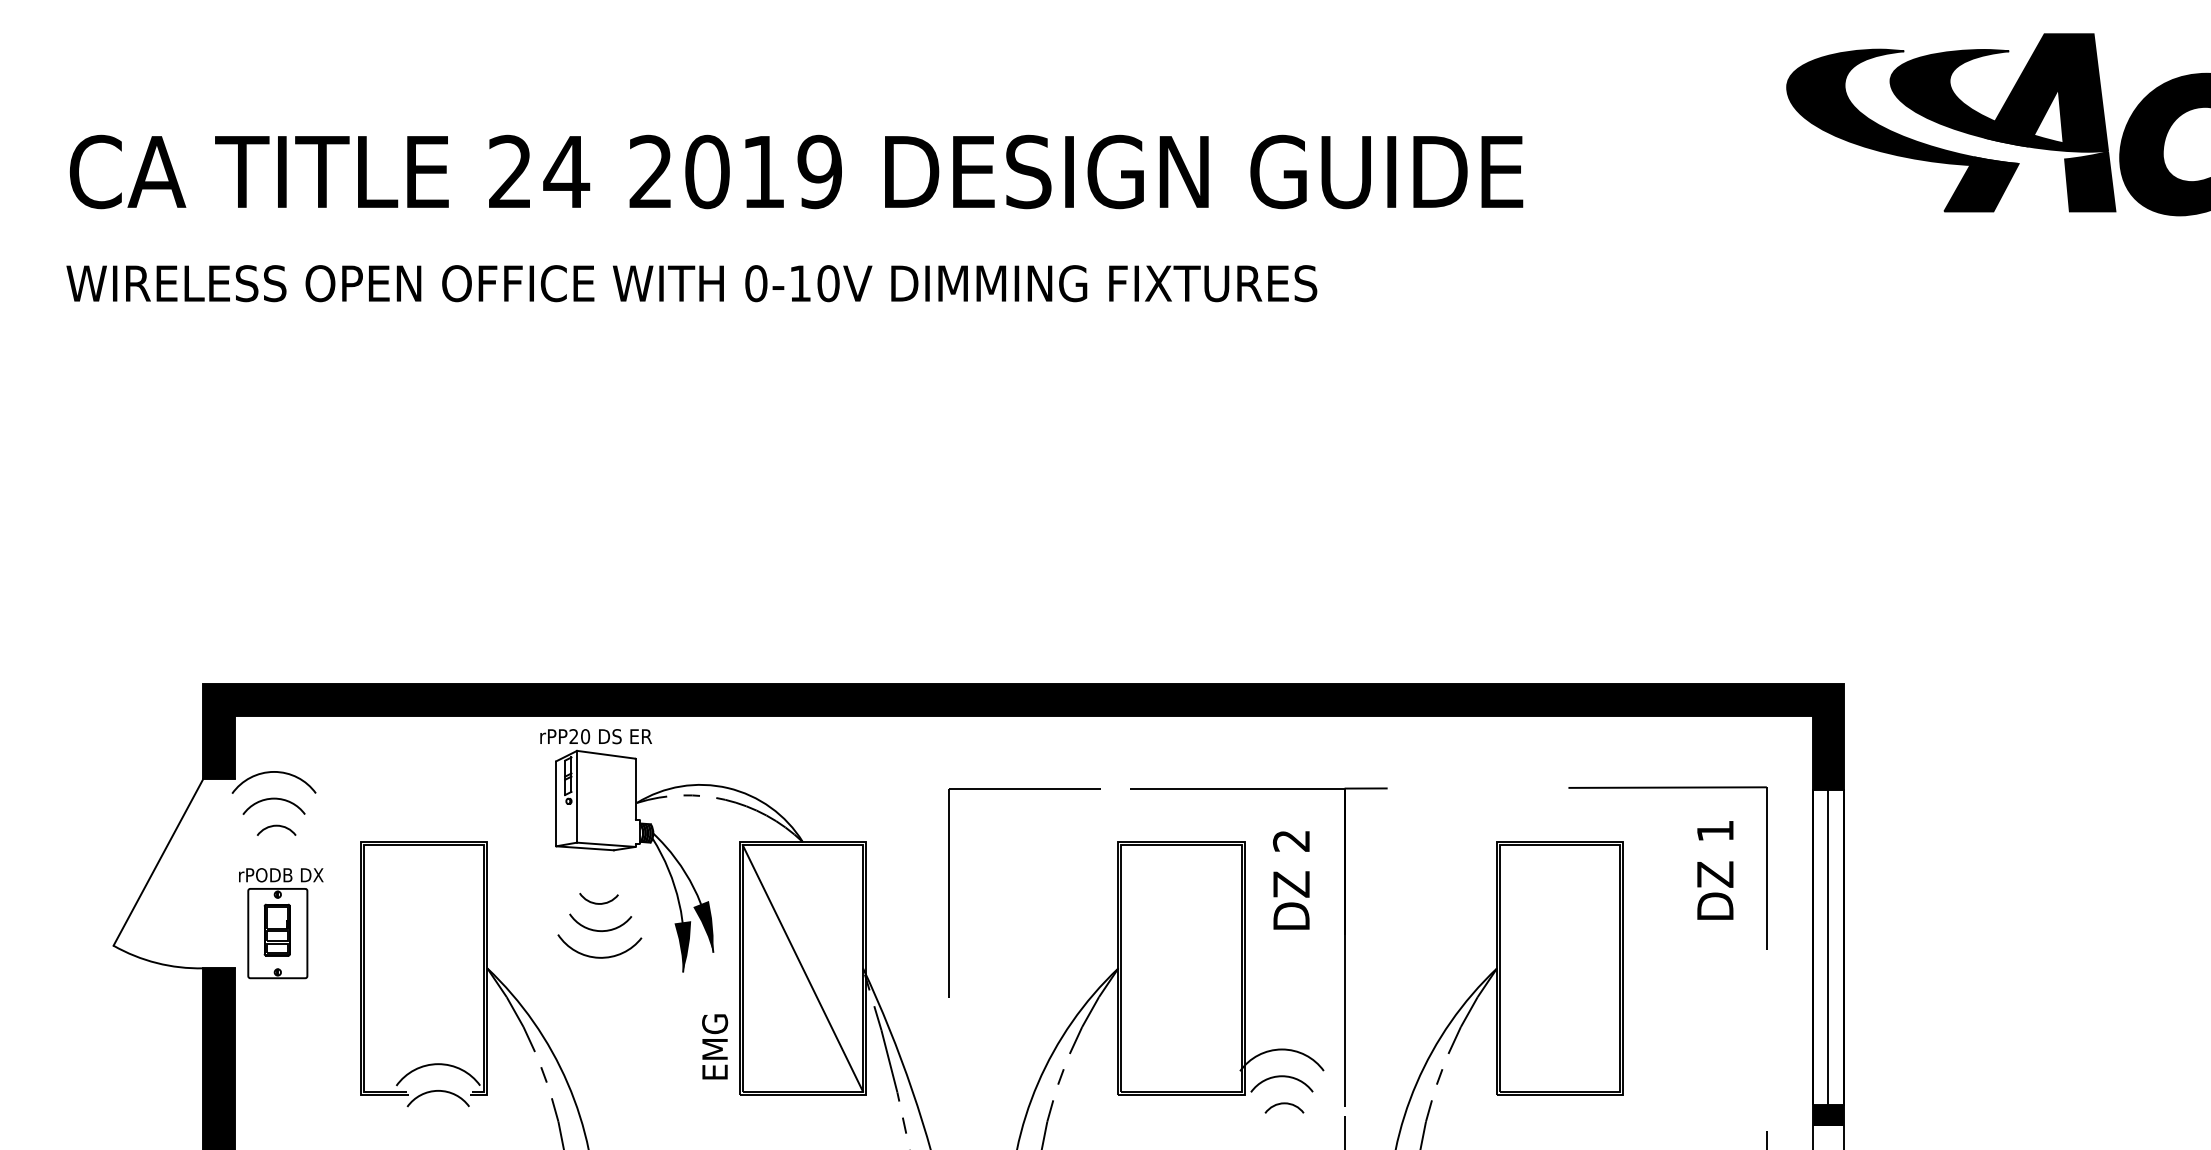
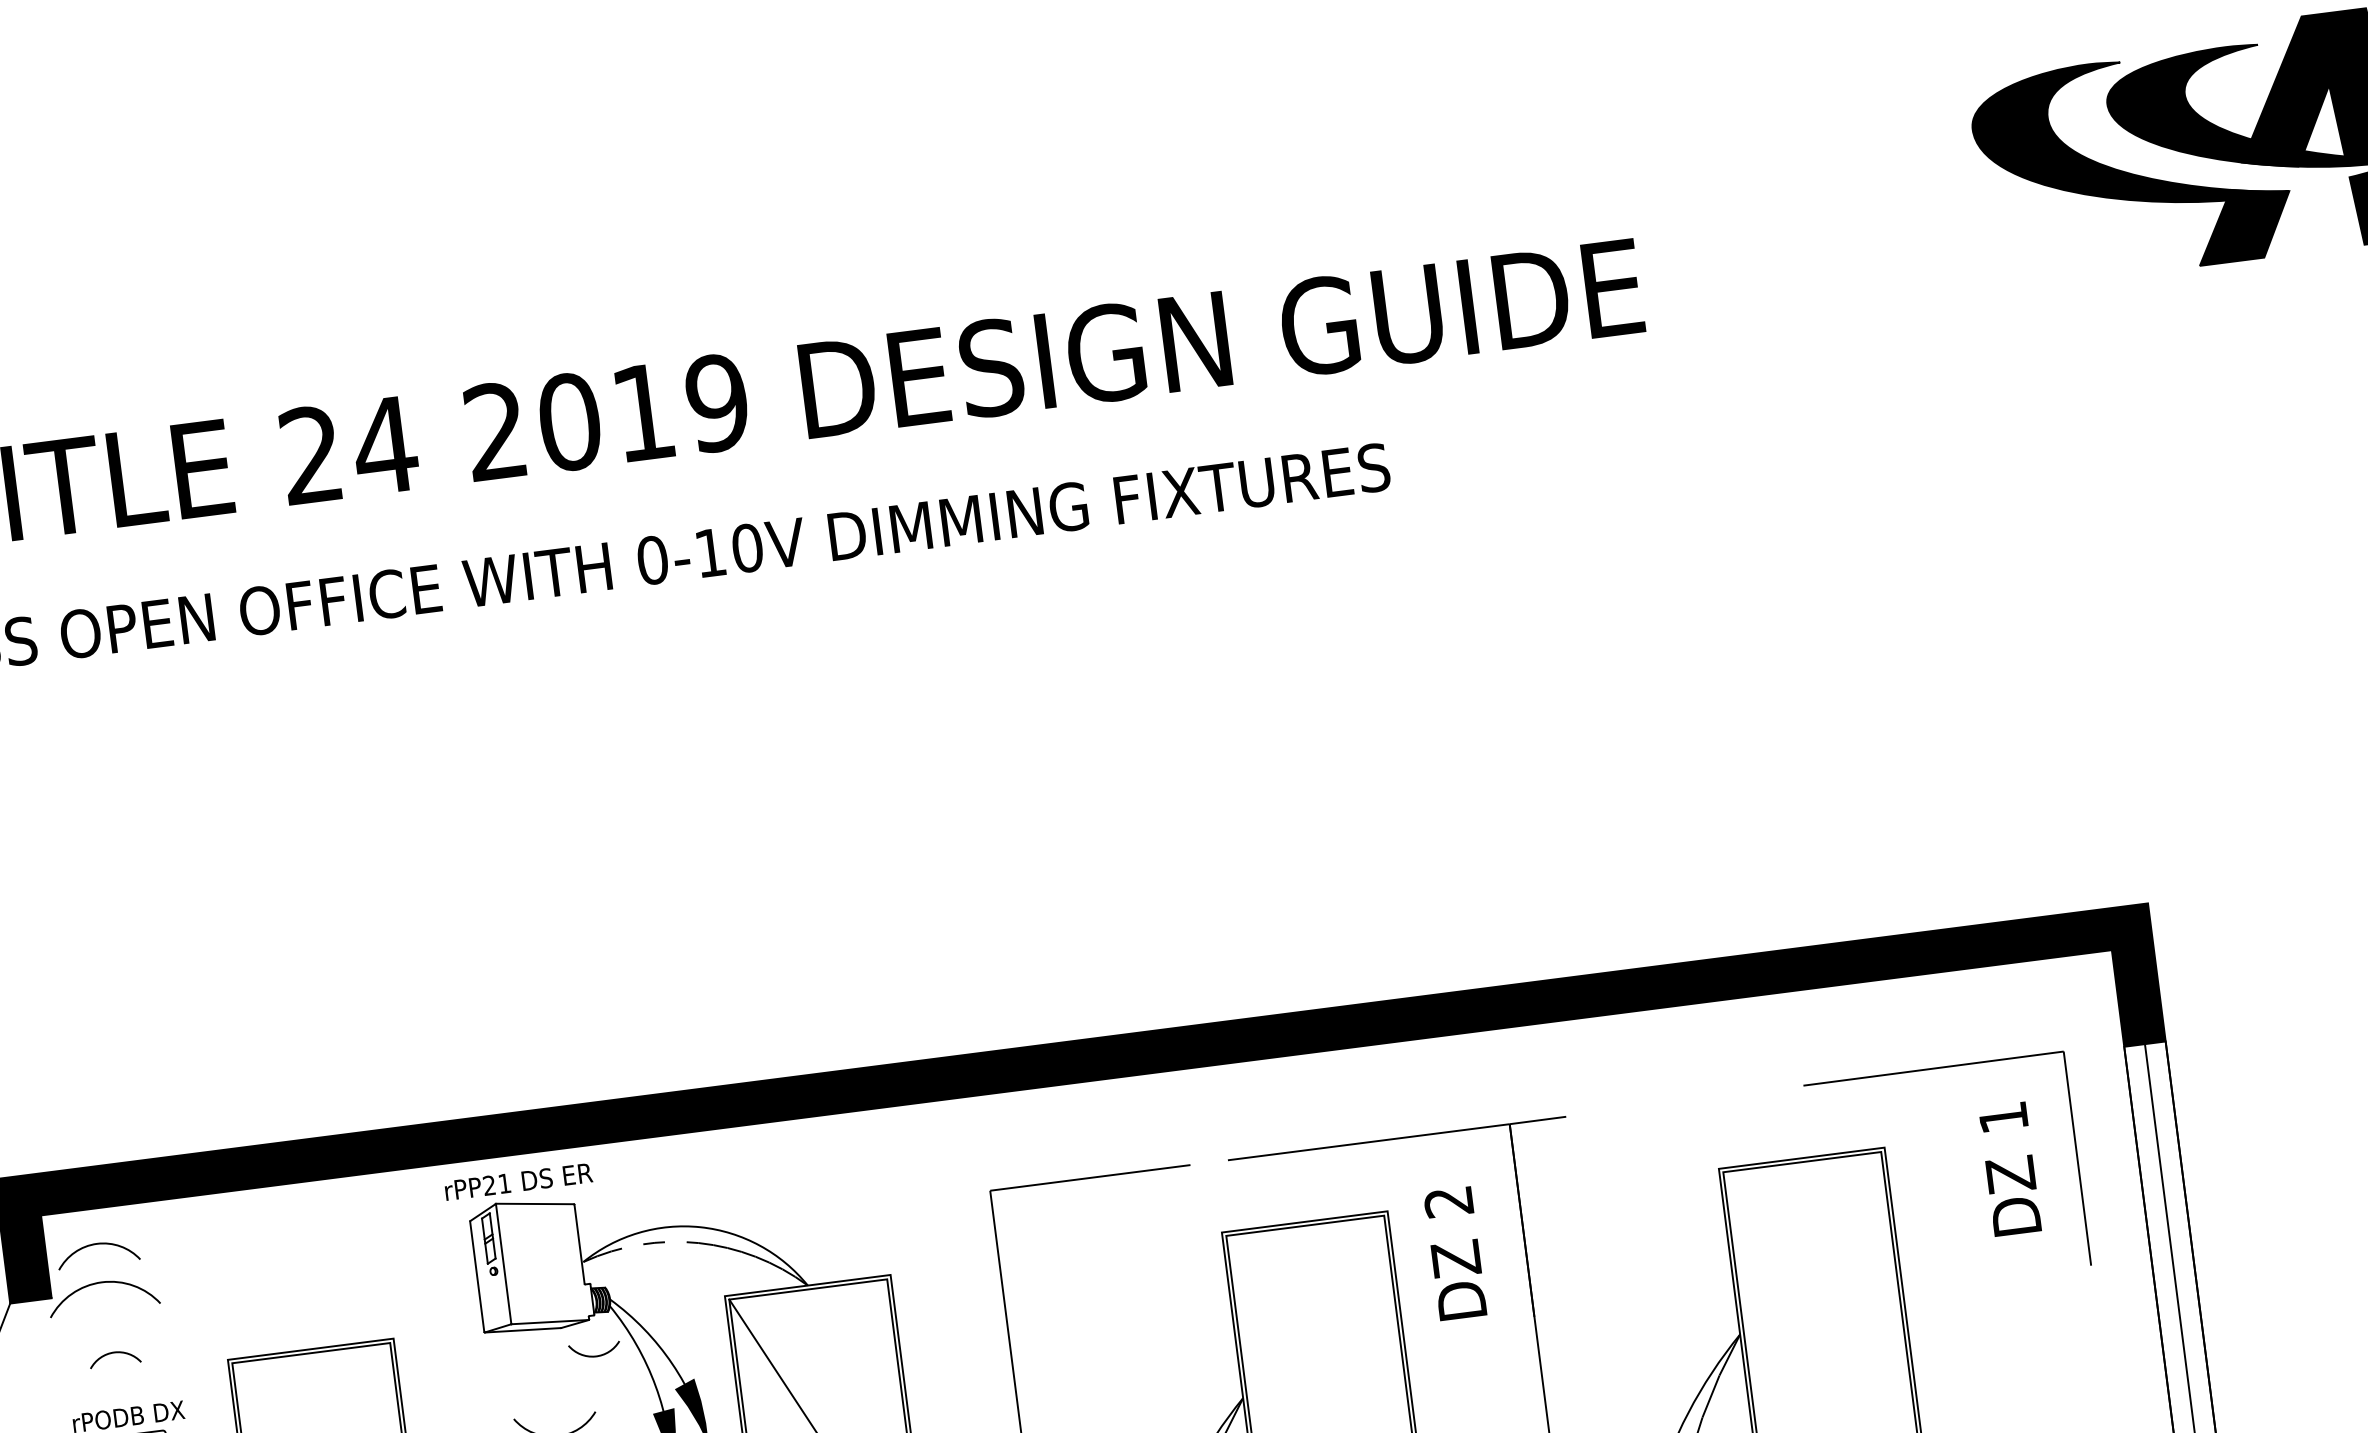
text: (585, 736) -> (504, 1183), rPP20 -> rPP21
arc: (273, 799) -> (96, 1245), moved
arc: (597, 902) -> (593, 1354), moved

